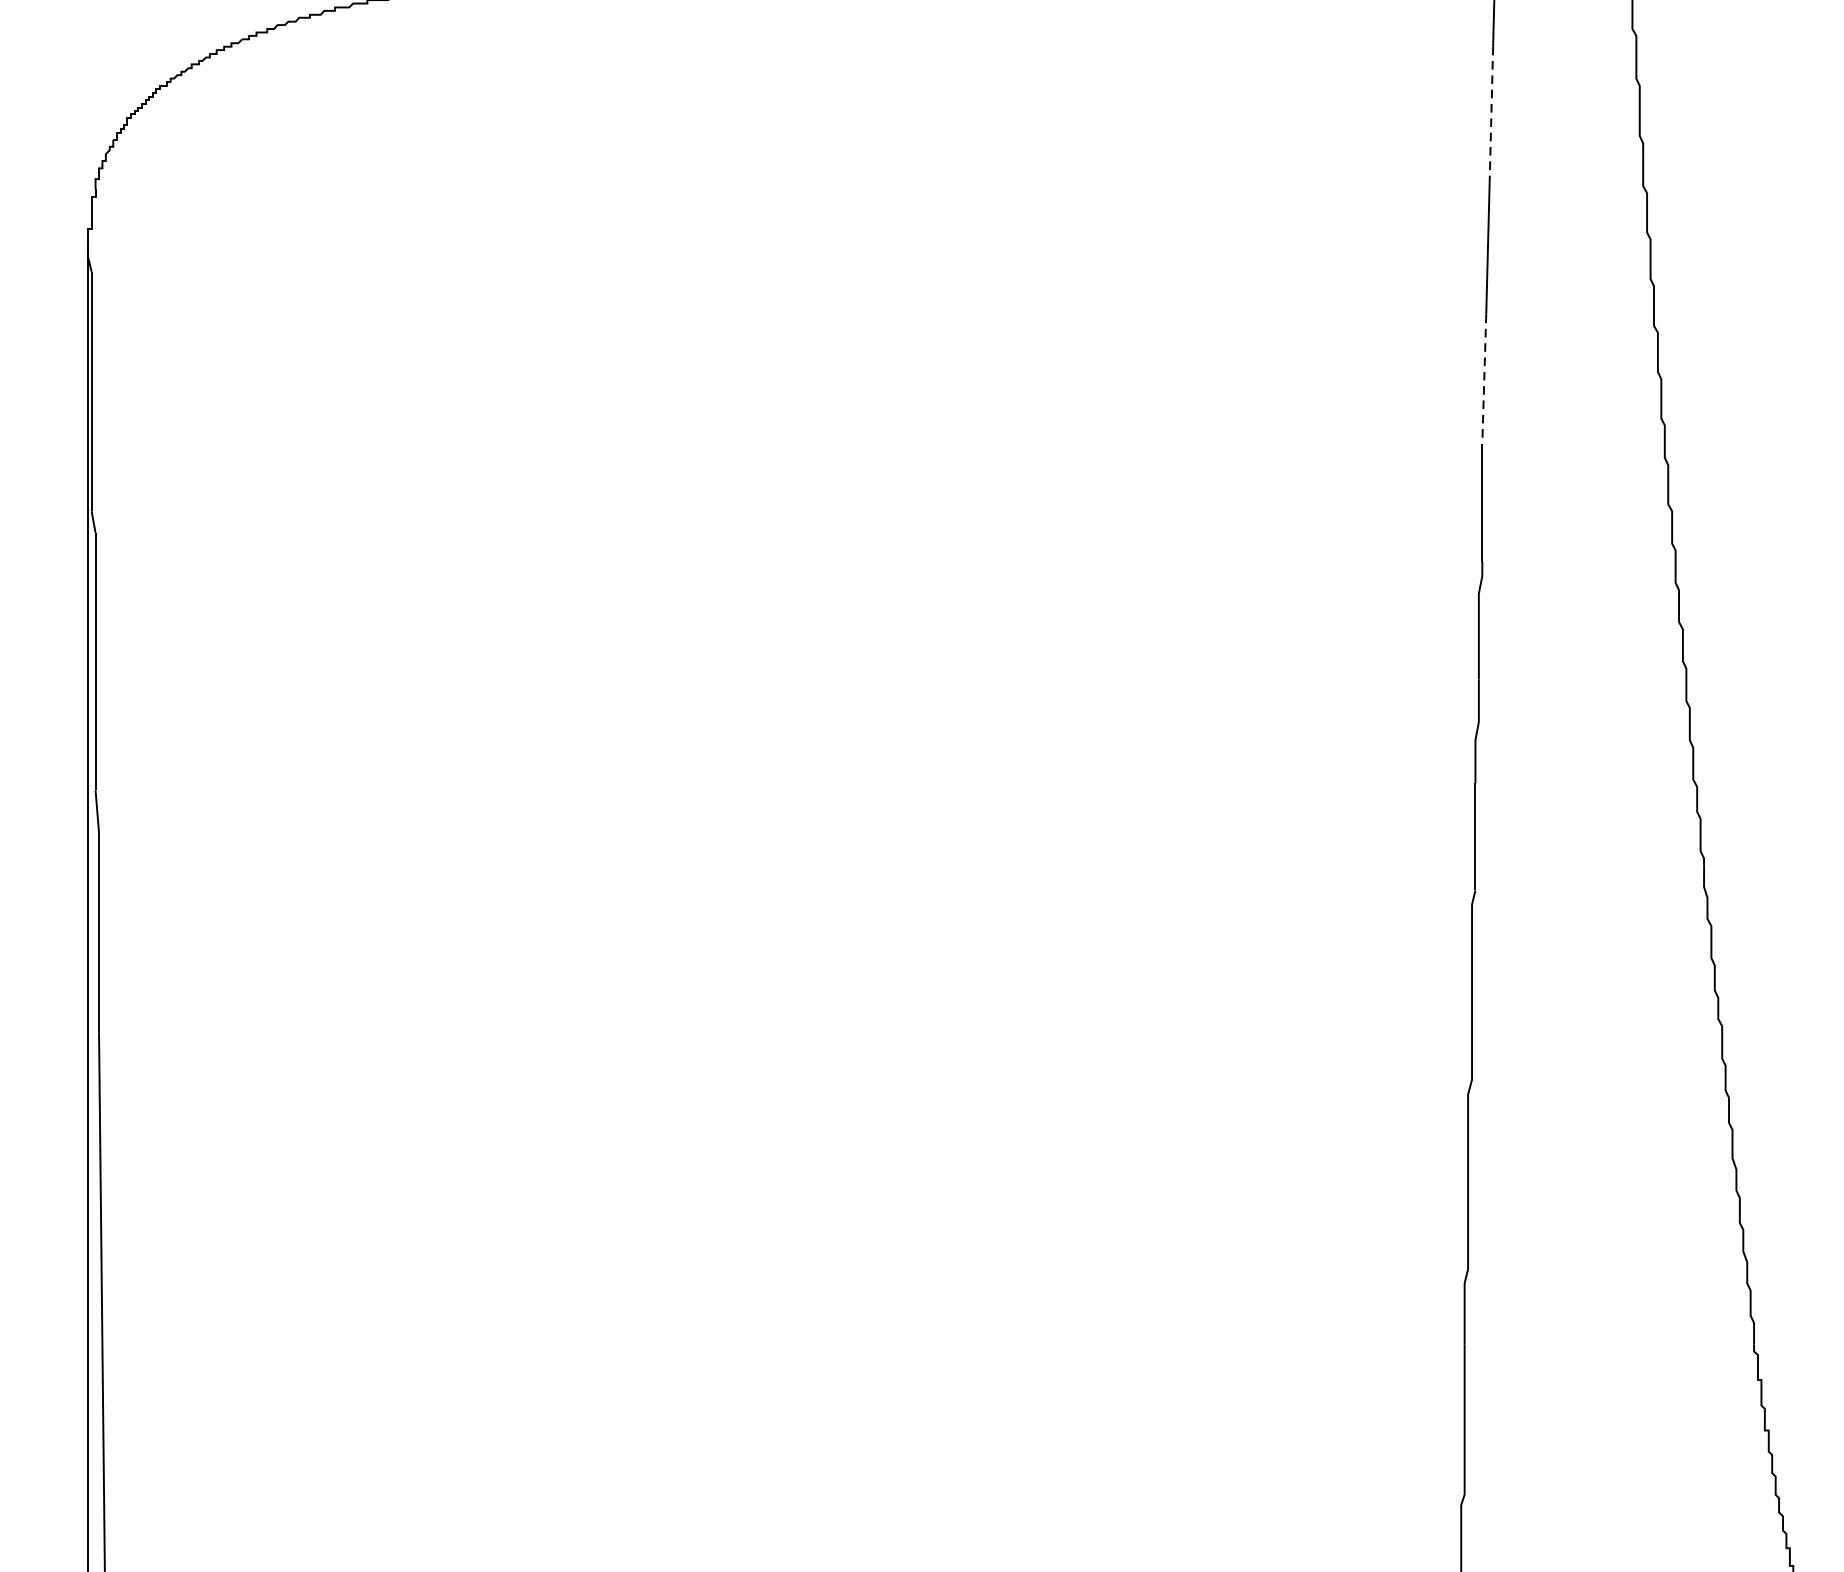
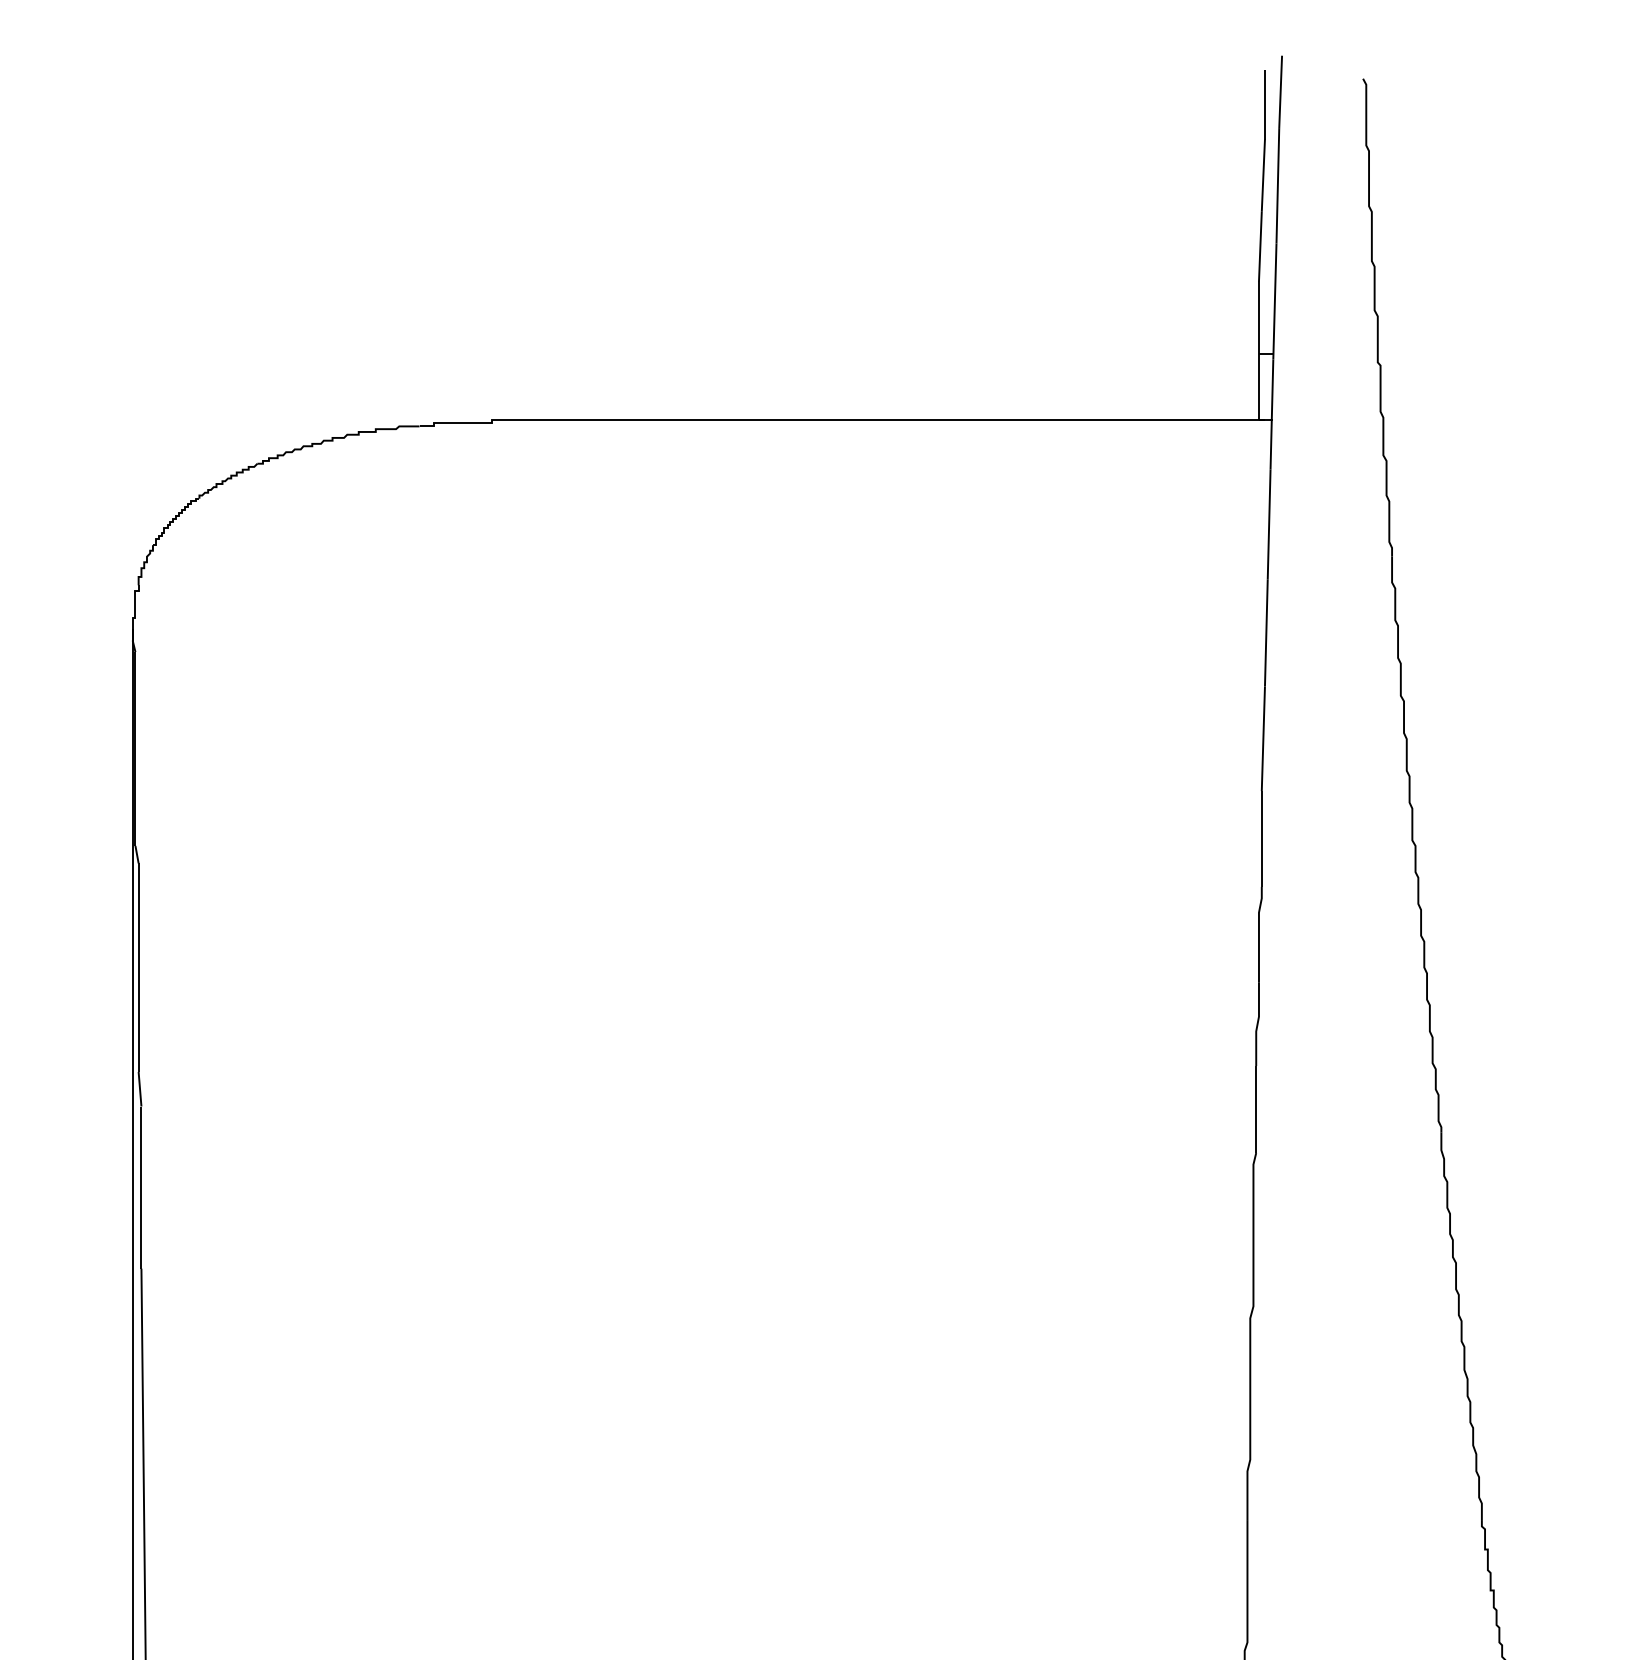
line: (1491, 115) -> (1269, 525), dashed -> solid
line: (1484, 379) -> (1263, 739), dashed -> solid

